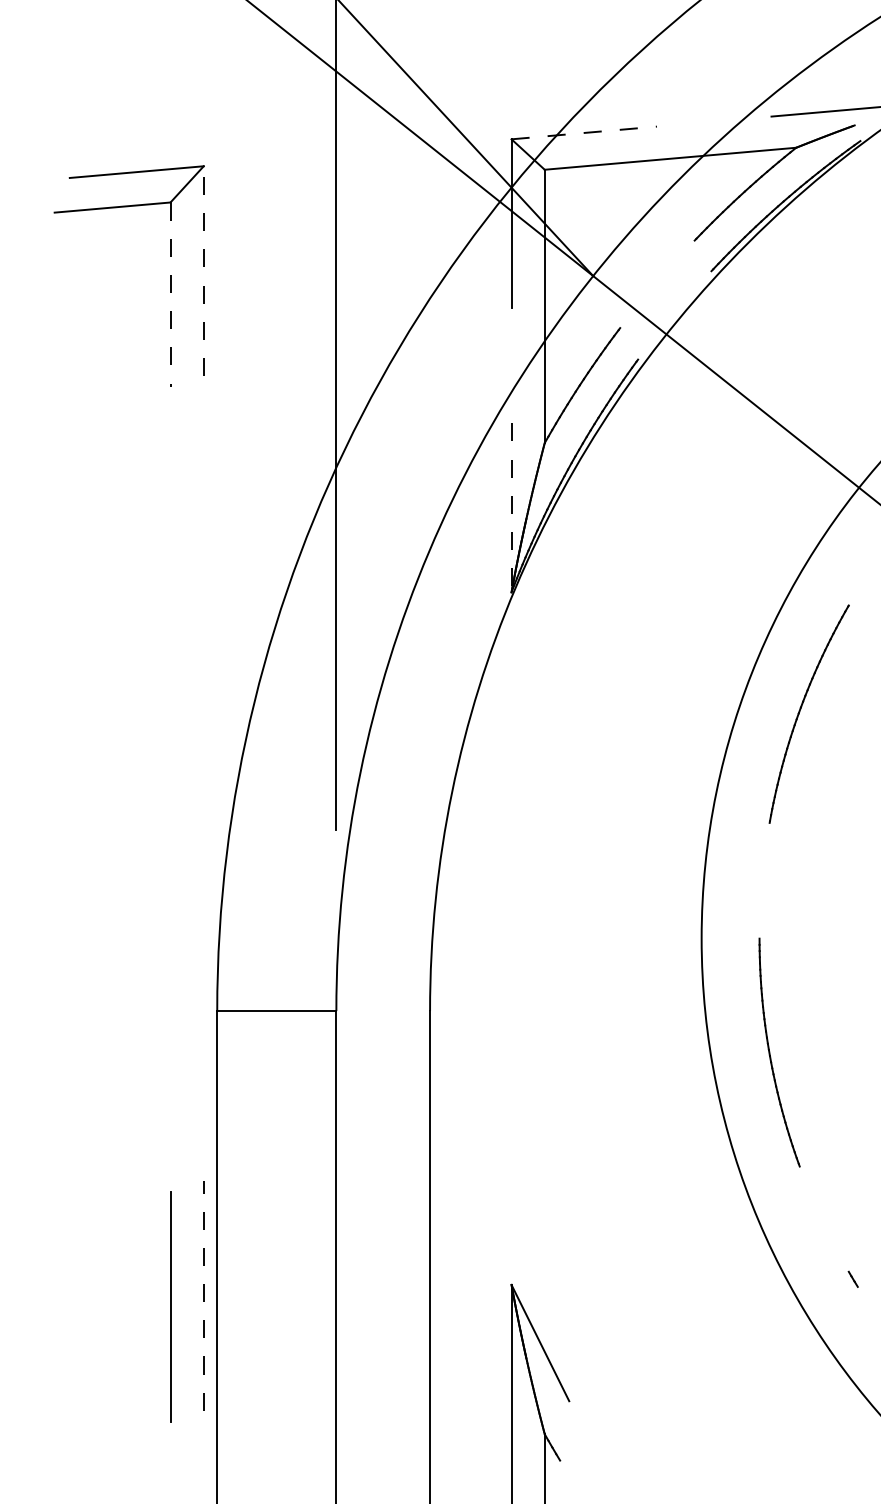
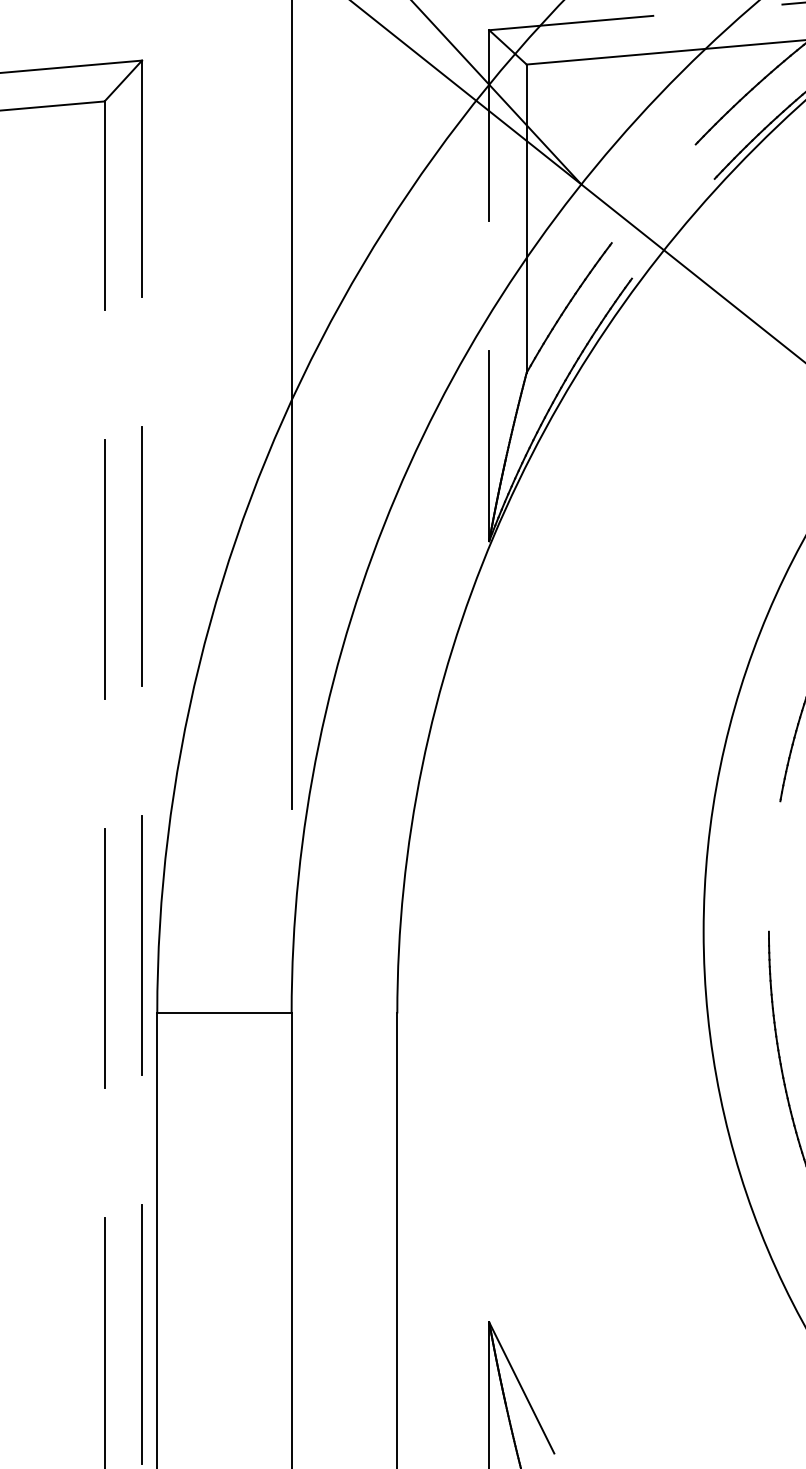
line: (584, 132) -> (571, 22), dashed -> solid
line: (203, 271) -> (141, 179), dashed -> solid
line: (170, 295) -> (104, 206), dashed -> solid
line: (511, 507) -> (489, 445), dashed -> solid
line: (203, 605) -> (141, 556), added
line: (170, 617) -> (104, 569), added
line: (203, 950) -> (141, 945), added
line: (170, 962) -> (104, 958), added
line: (203, 1295) -> (141, 1334), dashed -> solid

